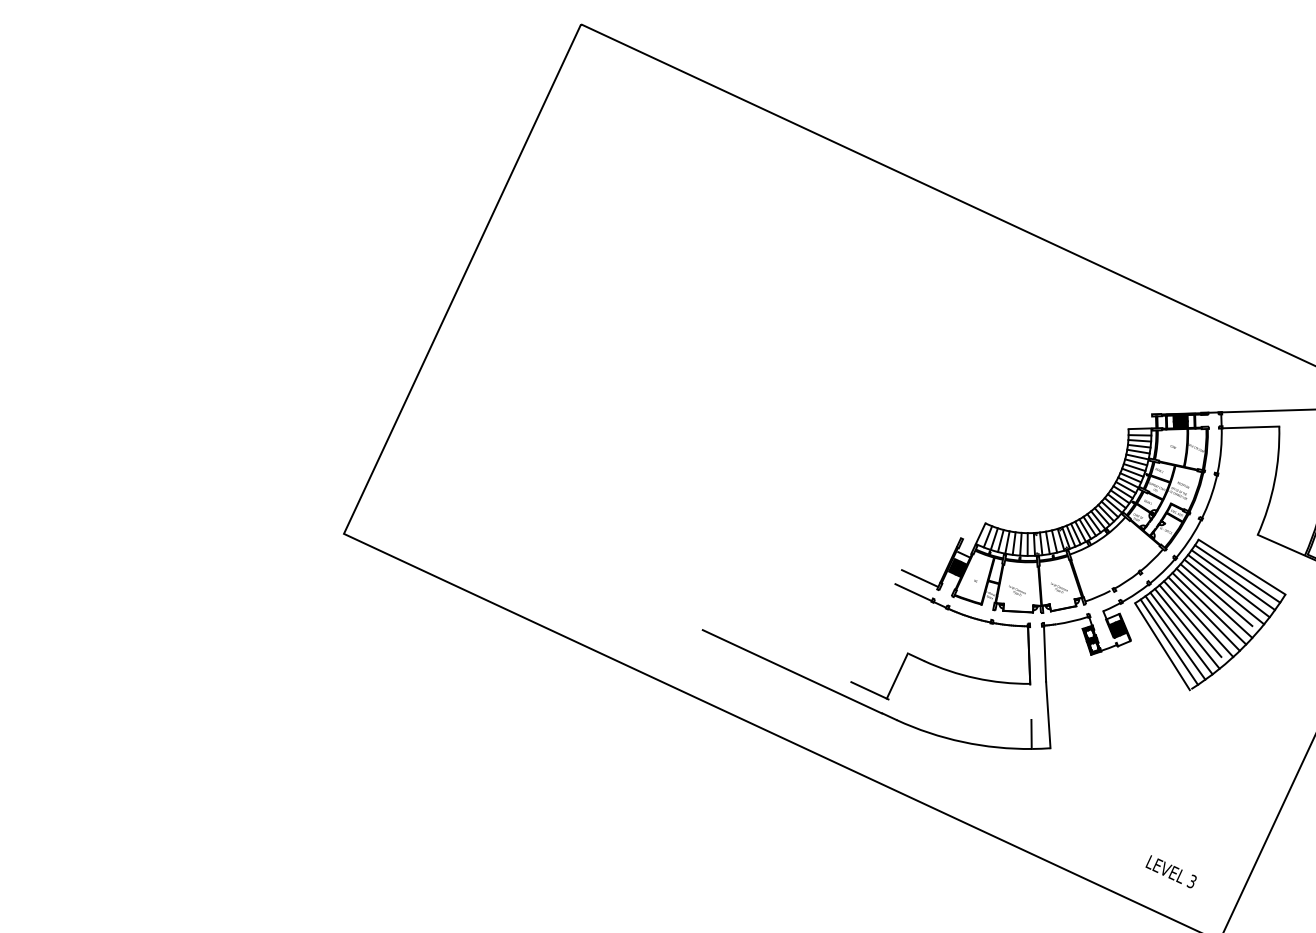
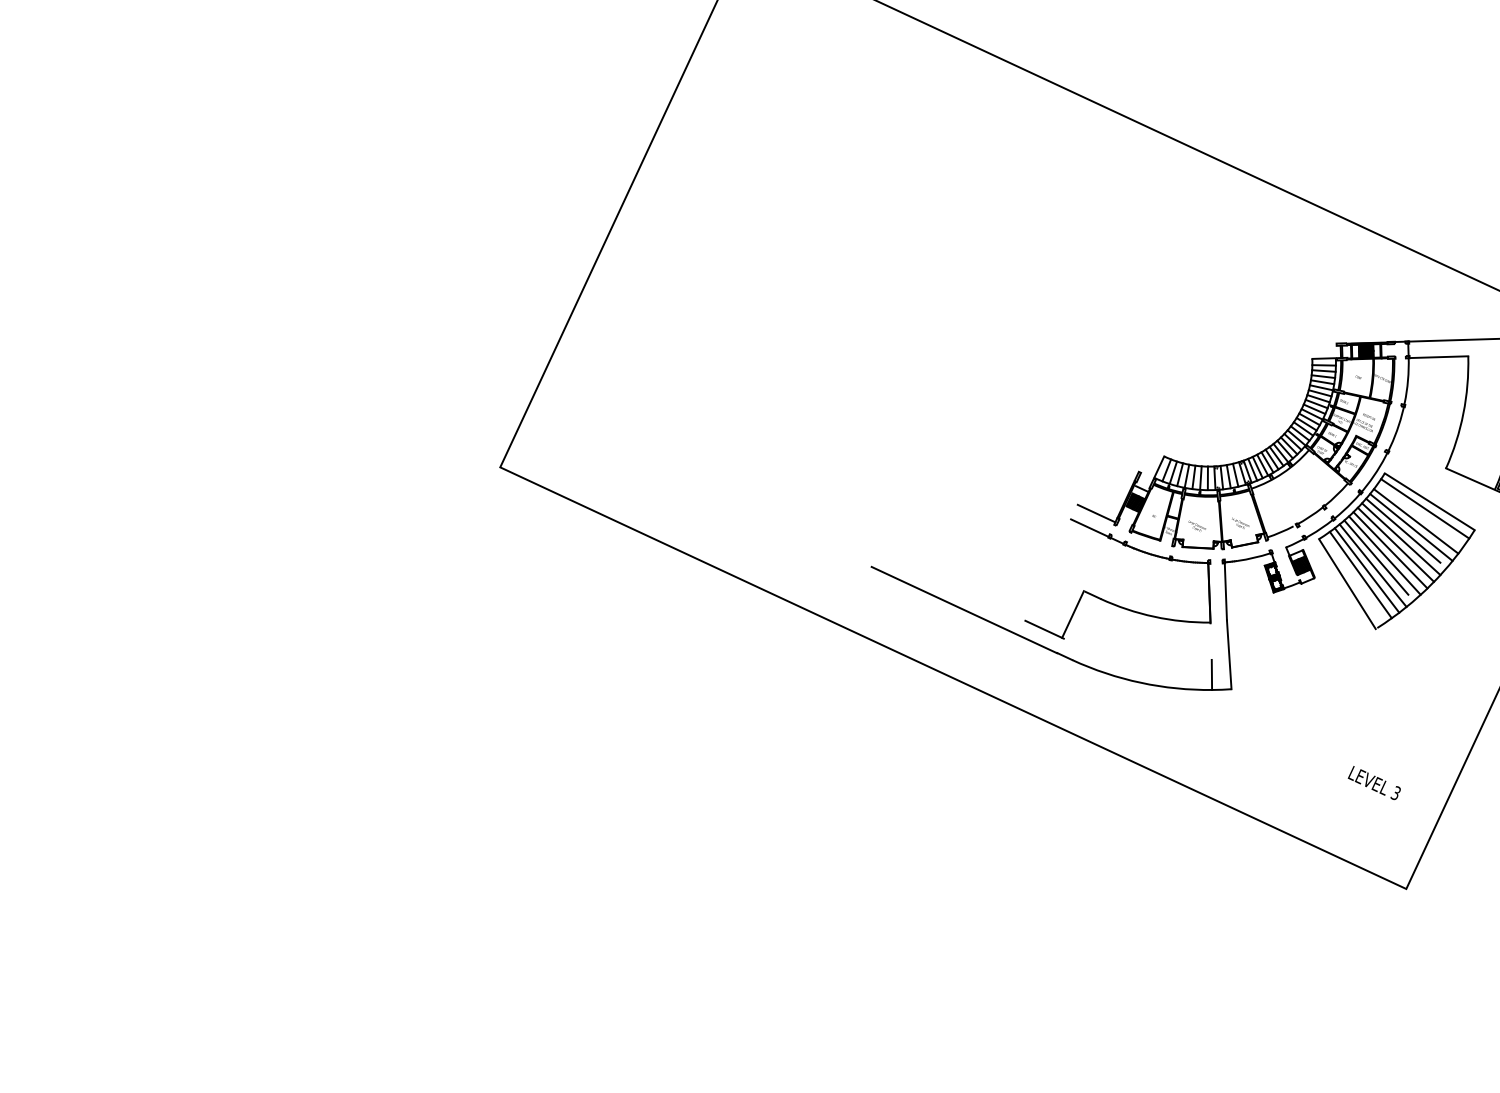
line: (1233, 580) -> (1420, 515), removed
line: (1169, 642) -> (1354, 579), removed
text: (1170, 872) -> (1373, 783), moved

